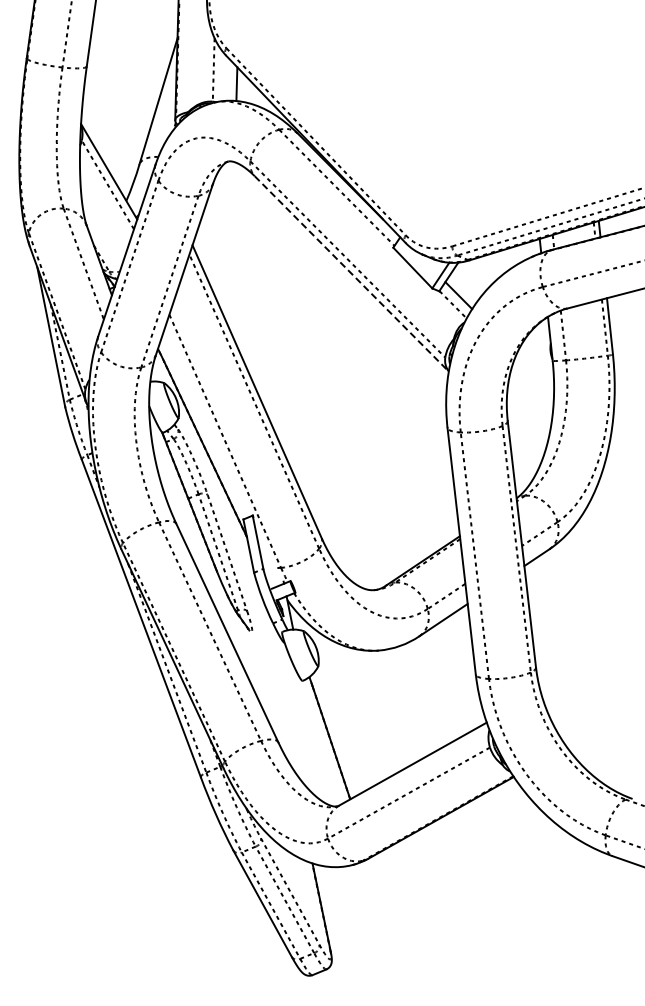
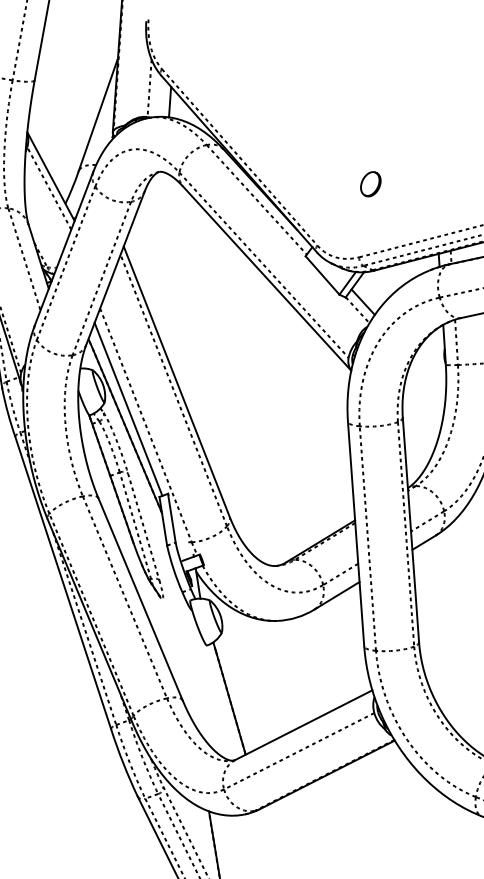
part: (461, 165) -> (370, 184), added
line: (351, 273) -> (266, 278), dashed -> solid
line: (205, 424) -> (128, 409), added

